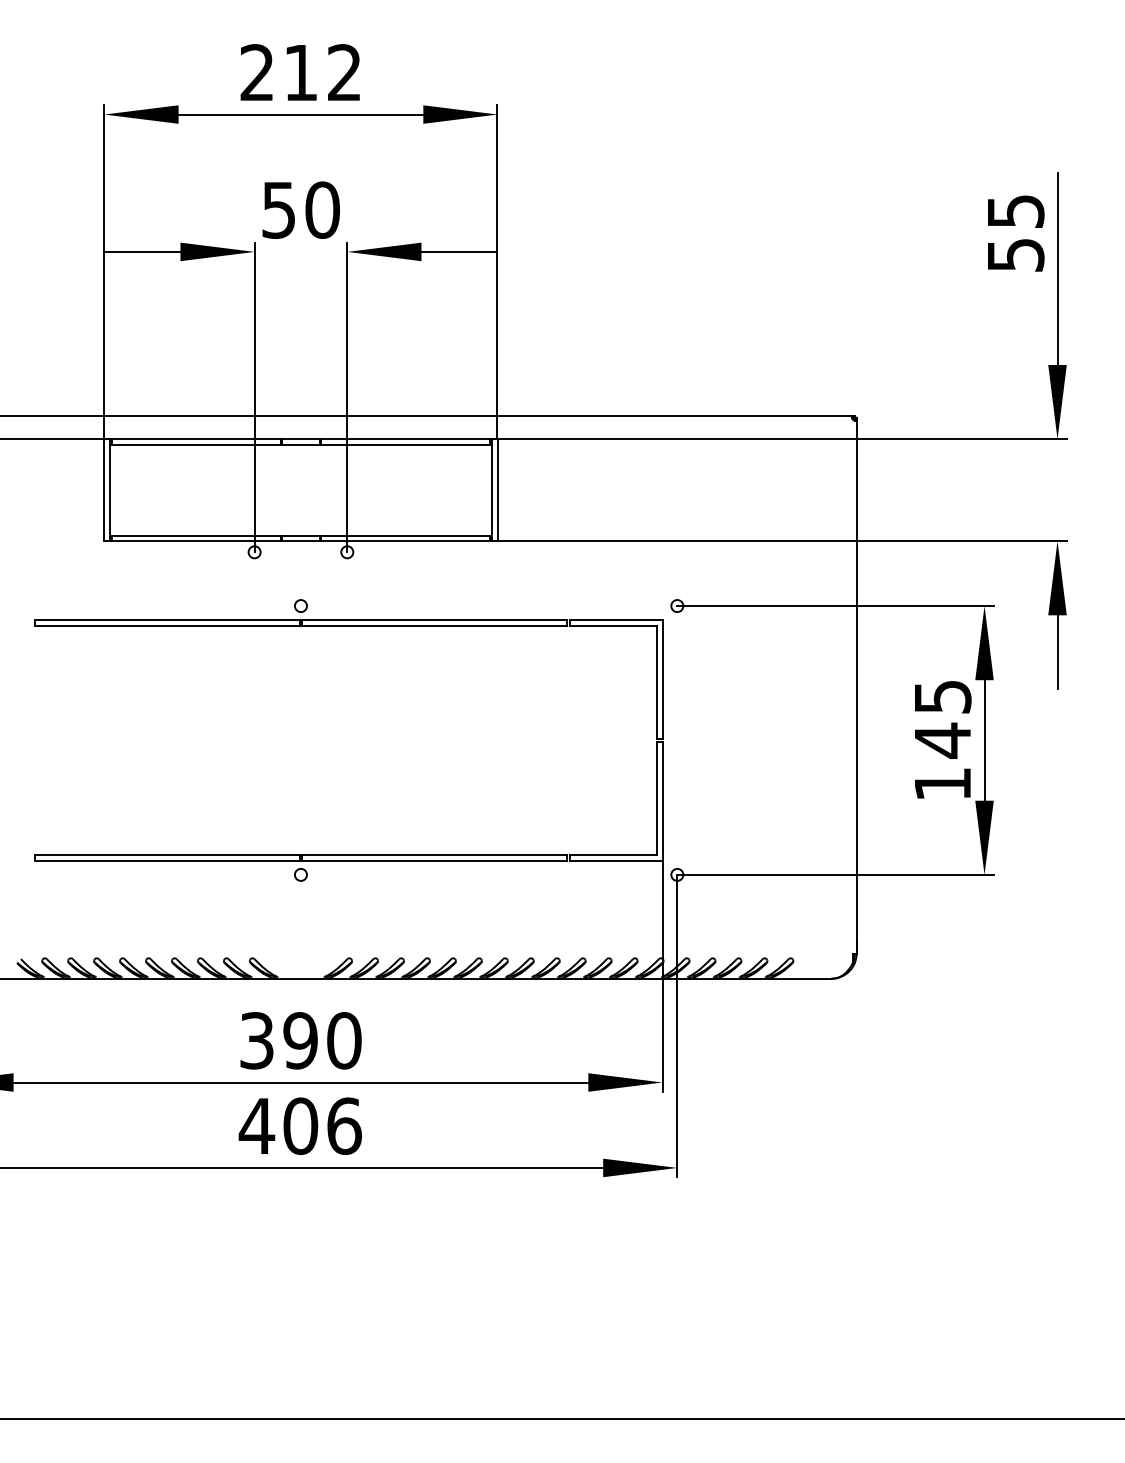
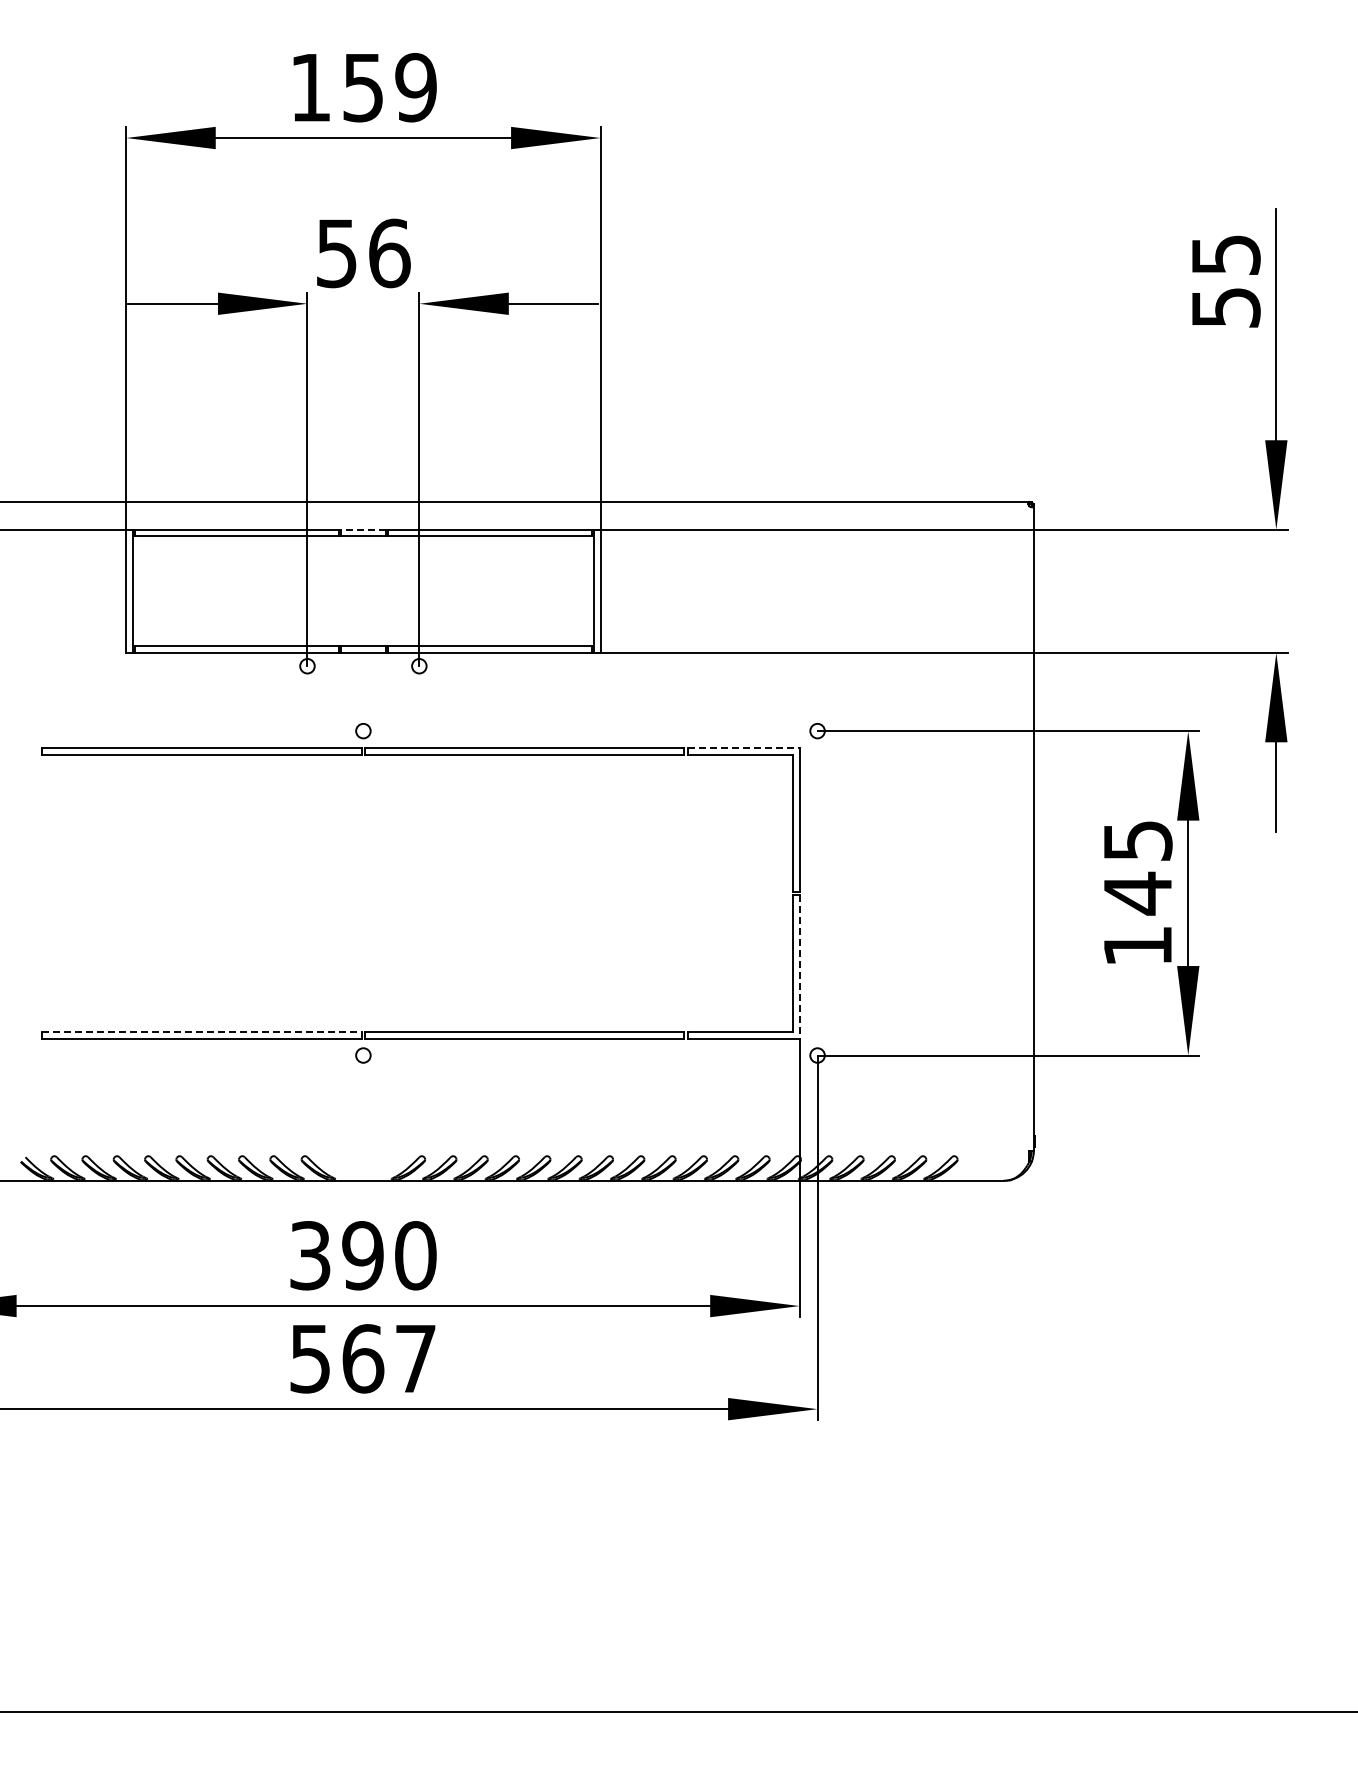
text: (301, 72) -> (363, 87), 212 -> 159
text: (322, 210) -> (389, 253), 50 -> 56
line: (300, 438) -> (362, 529), solid -> dashed
line: (615, 619) -> (743, 747), solid -> dashed
line: (662, 801) -> (799, 966), solid -> dashed
line: (167, 855) -> (202, 1032), solid -> dashed
text: (300, 1125) -> (362, 1358), 406 -> 567

